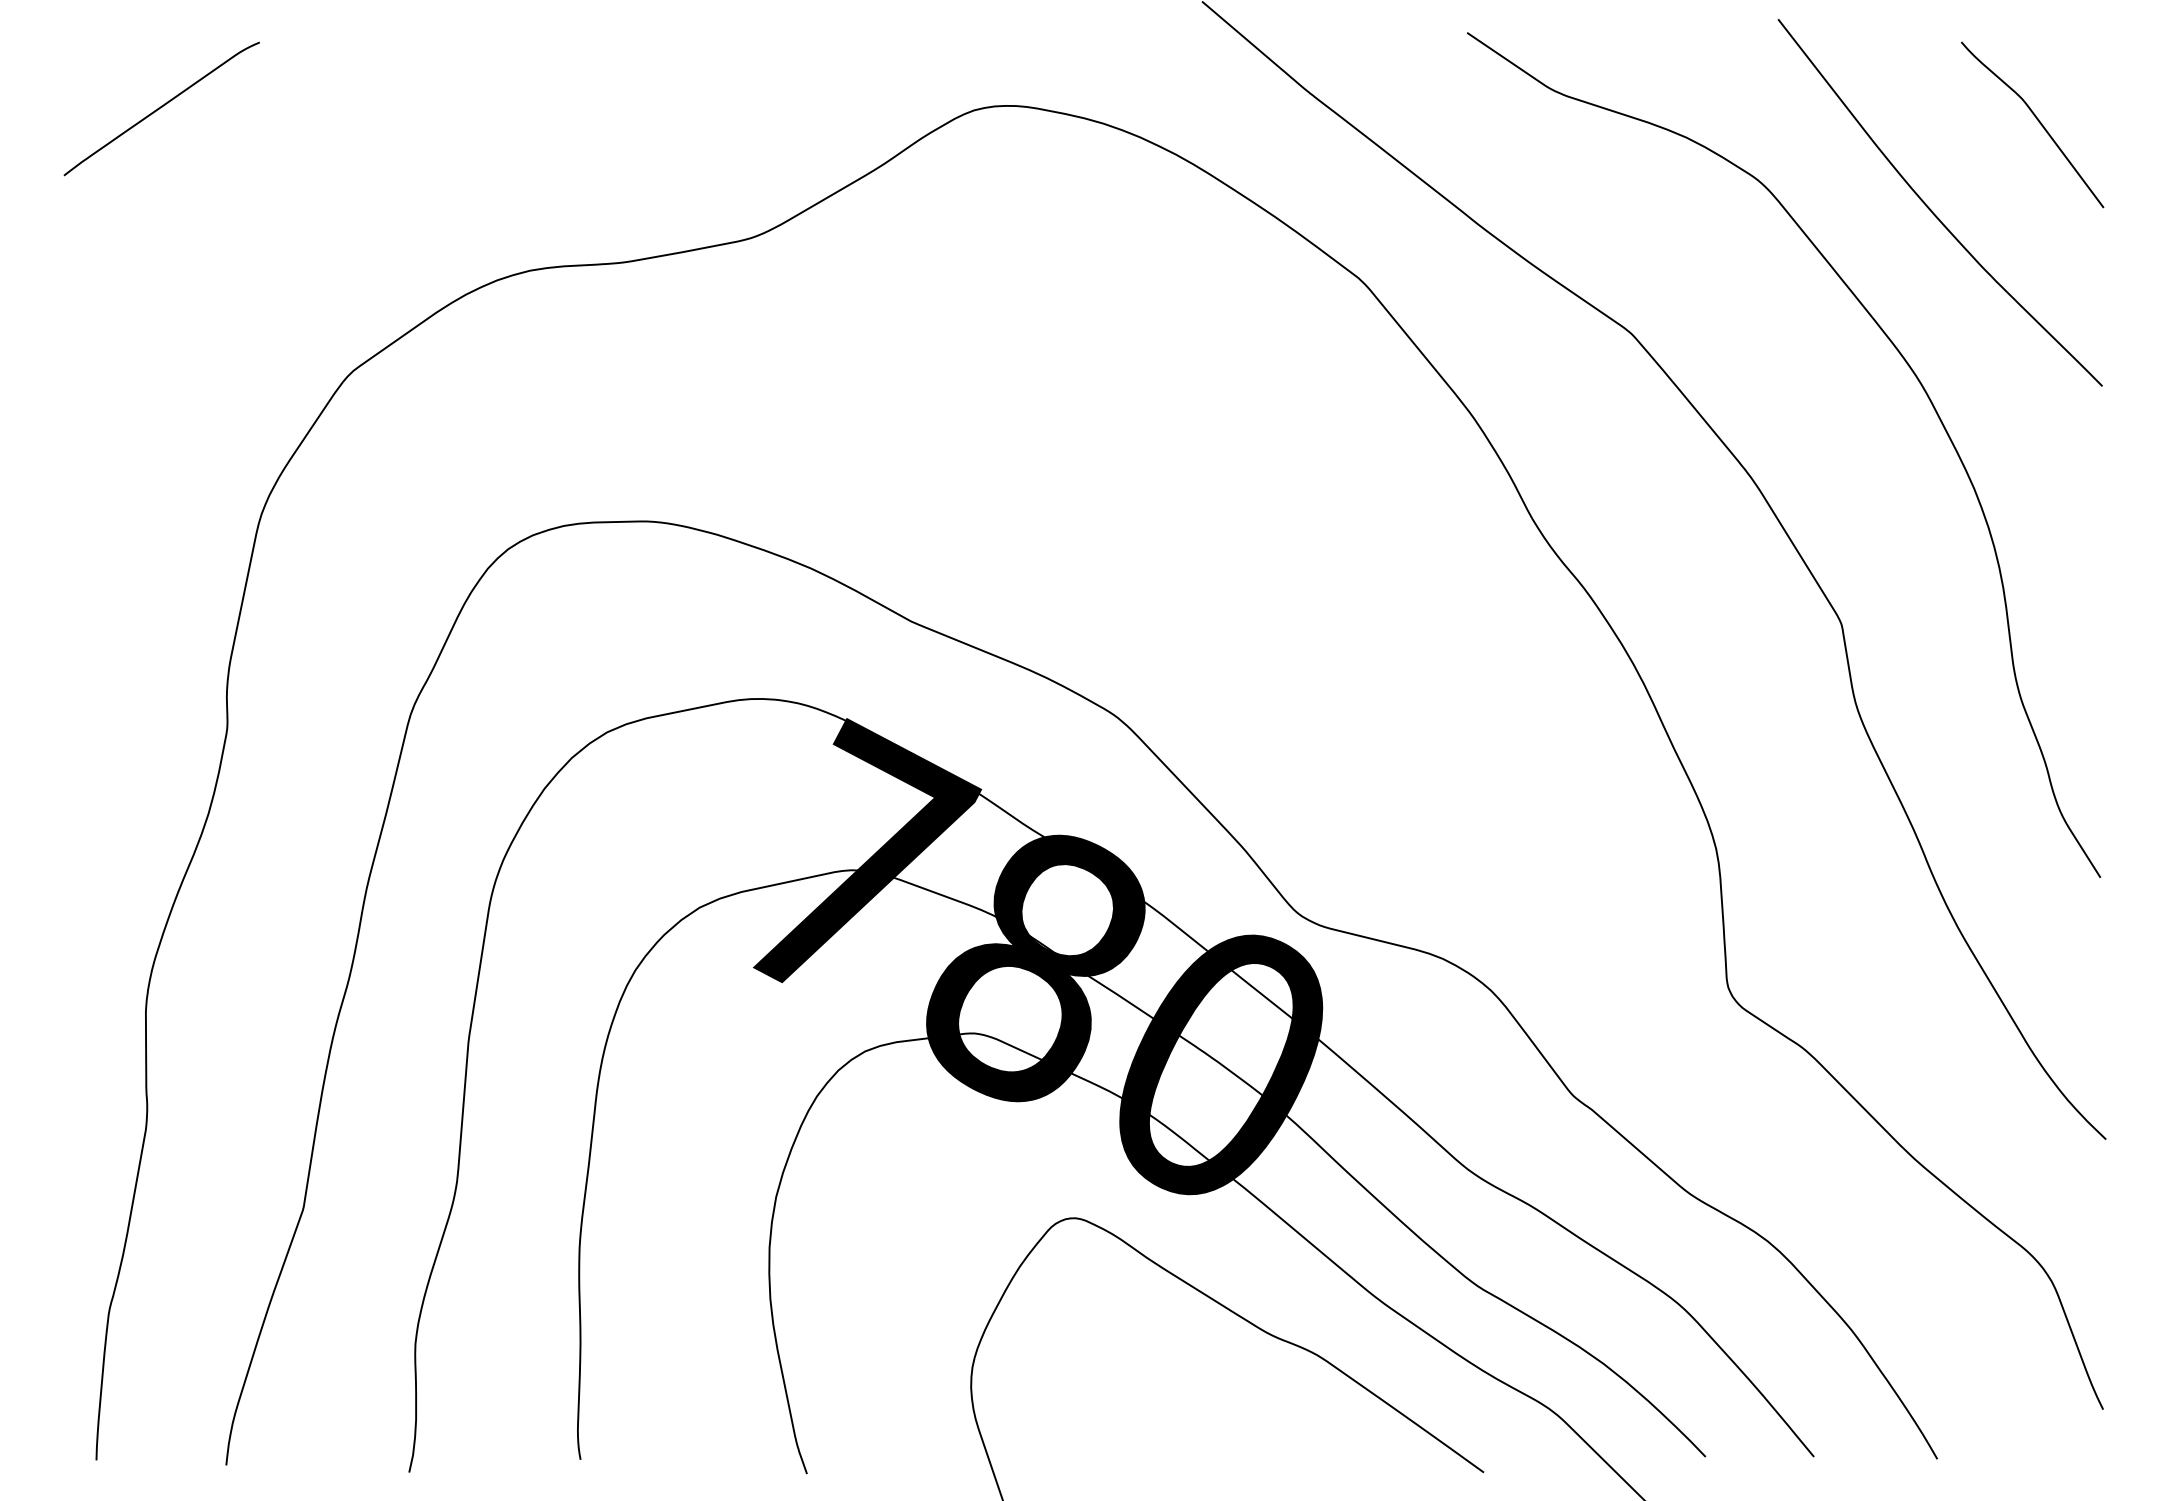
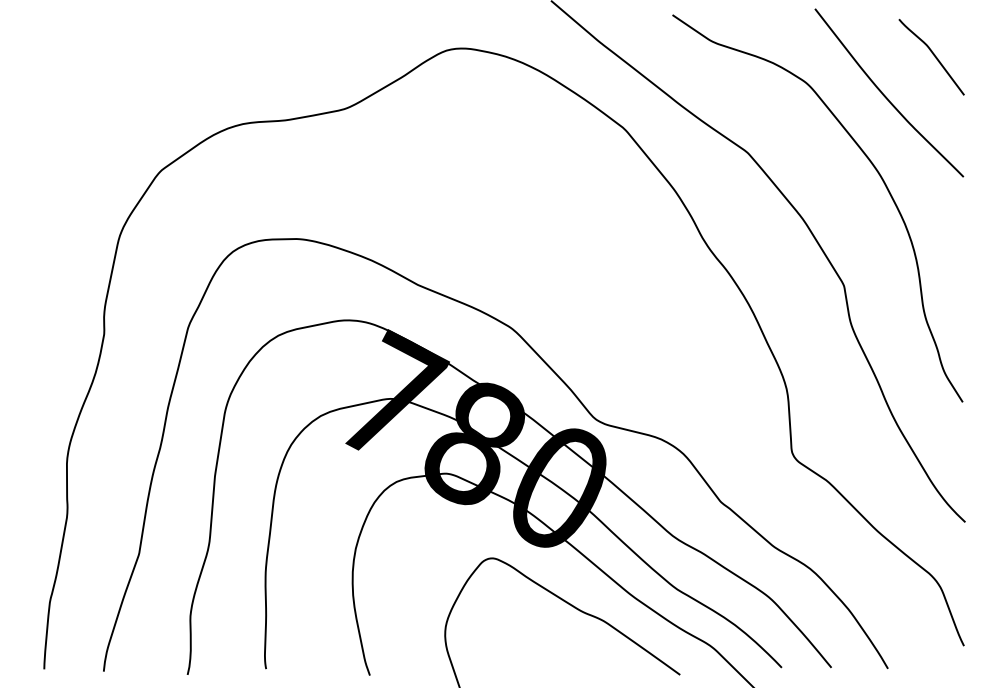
curve: (162, 107) -> (74, 49), removed

